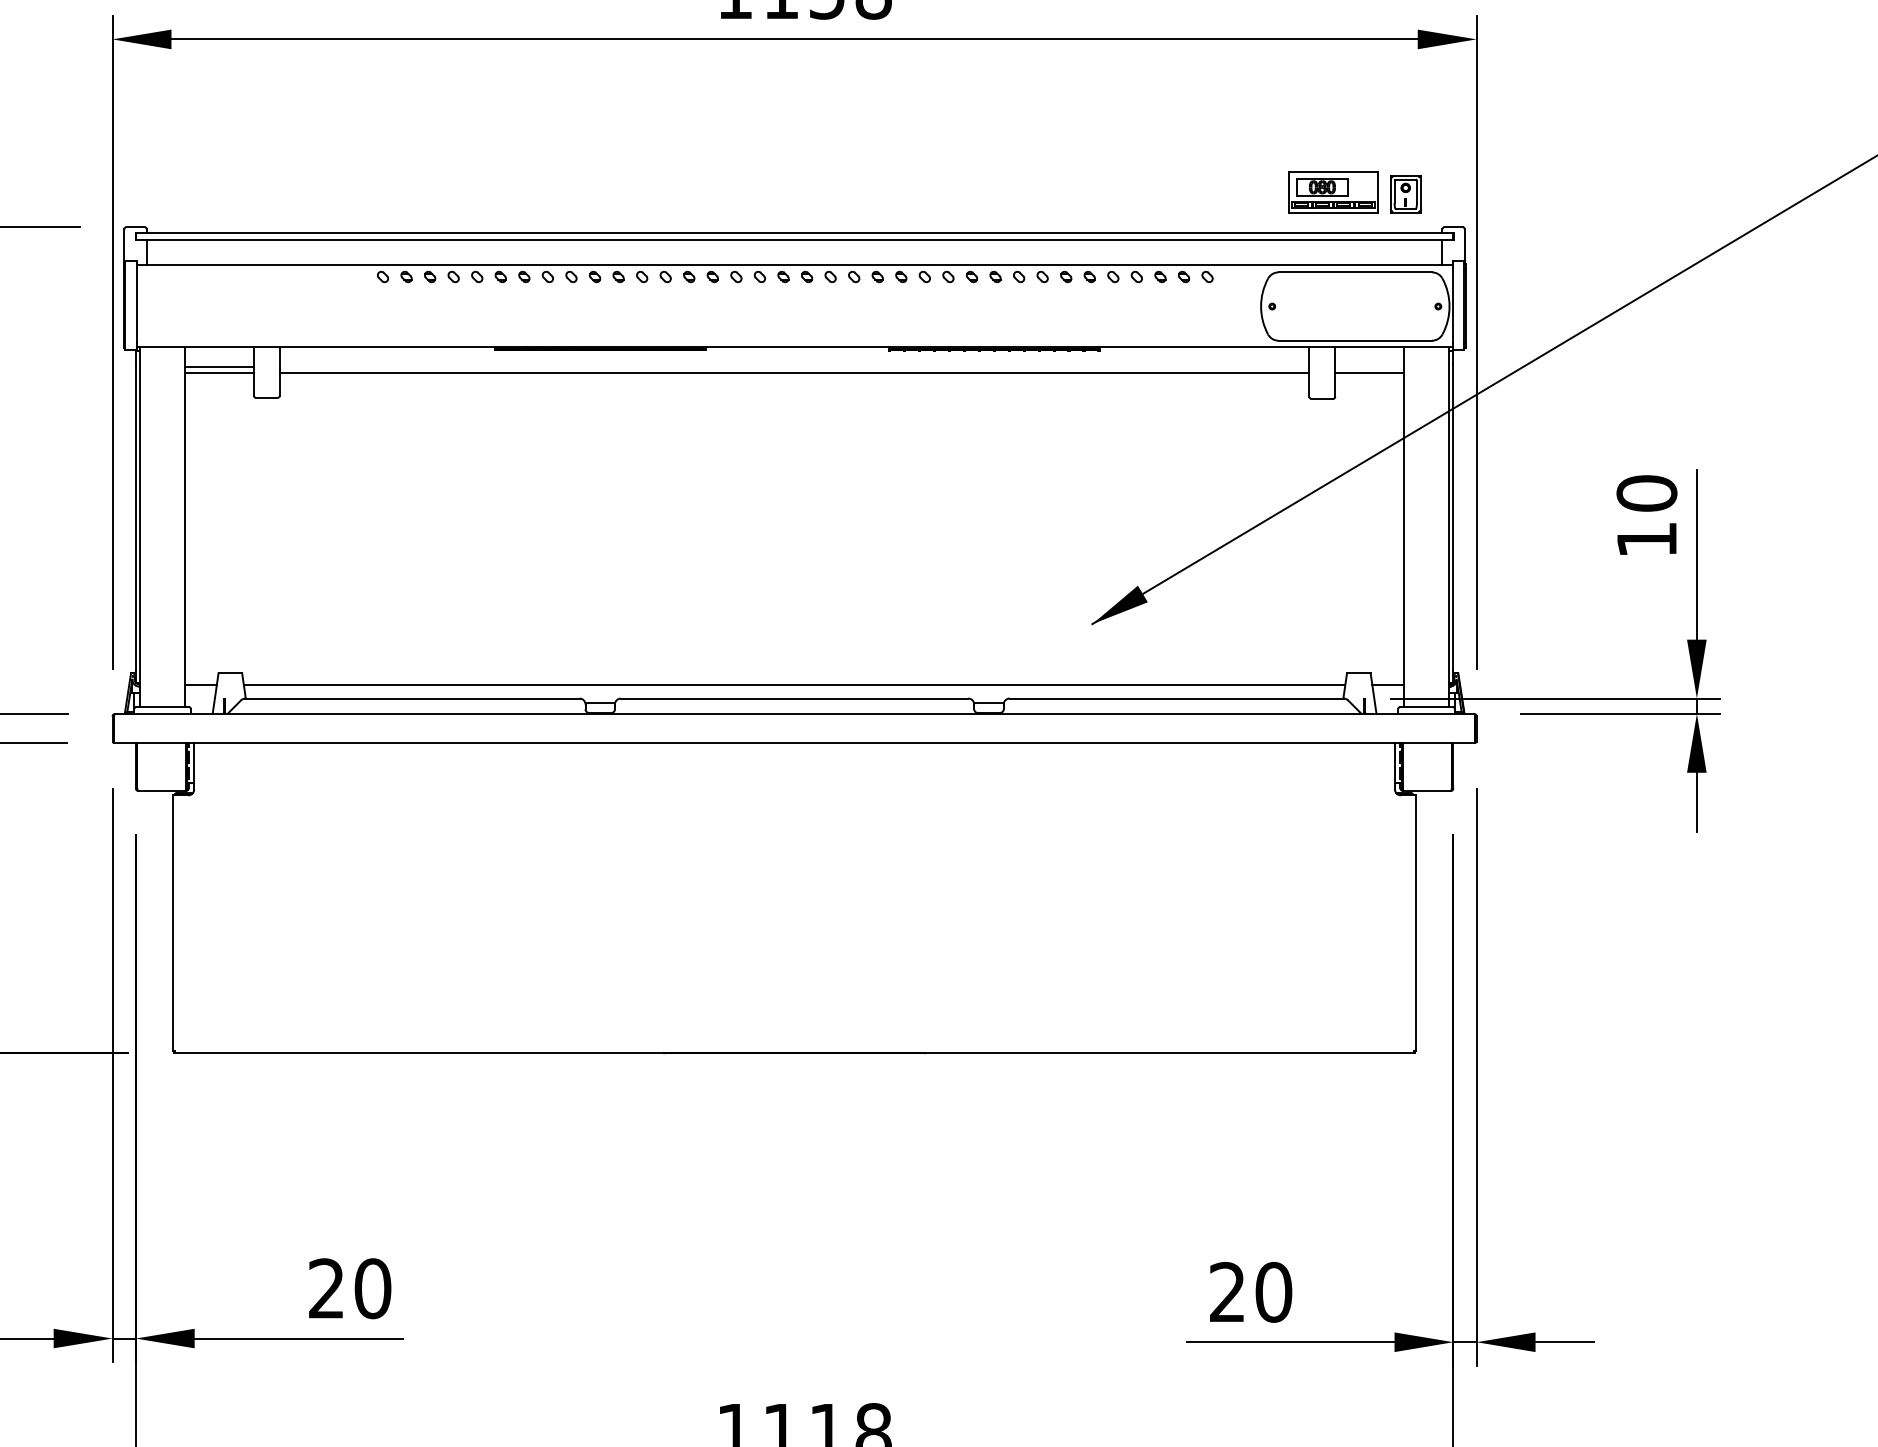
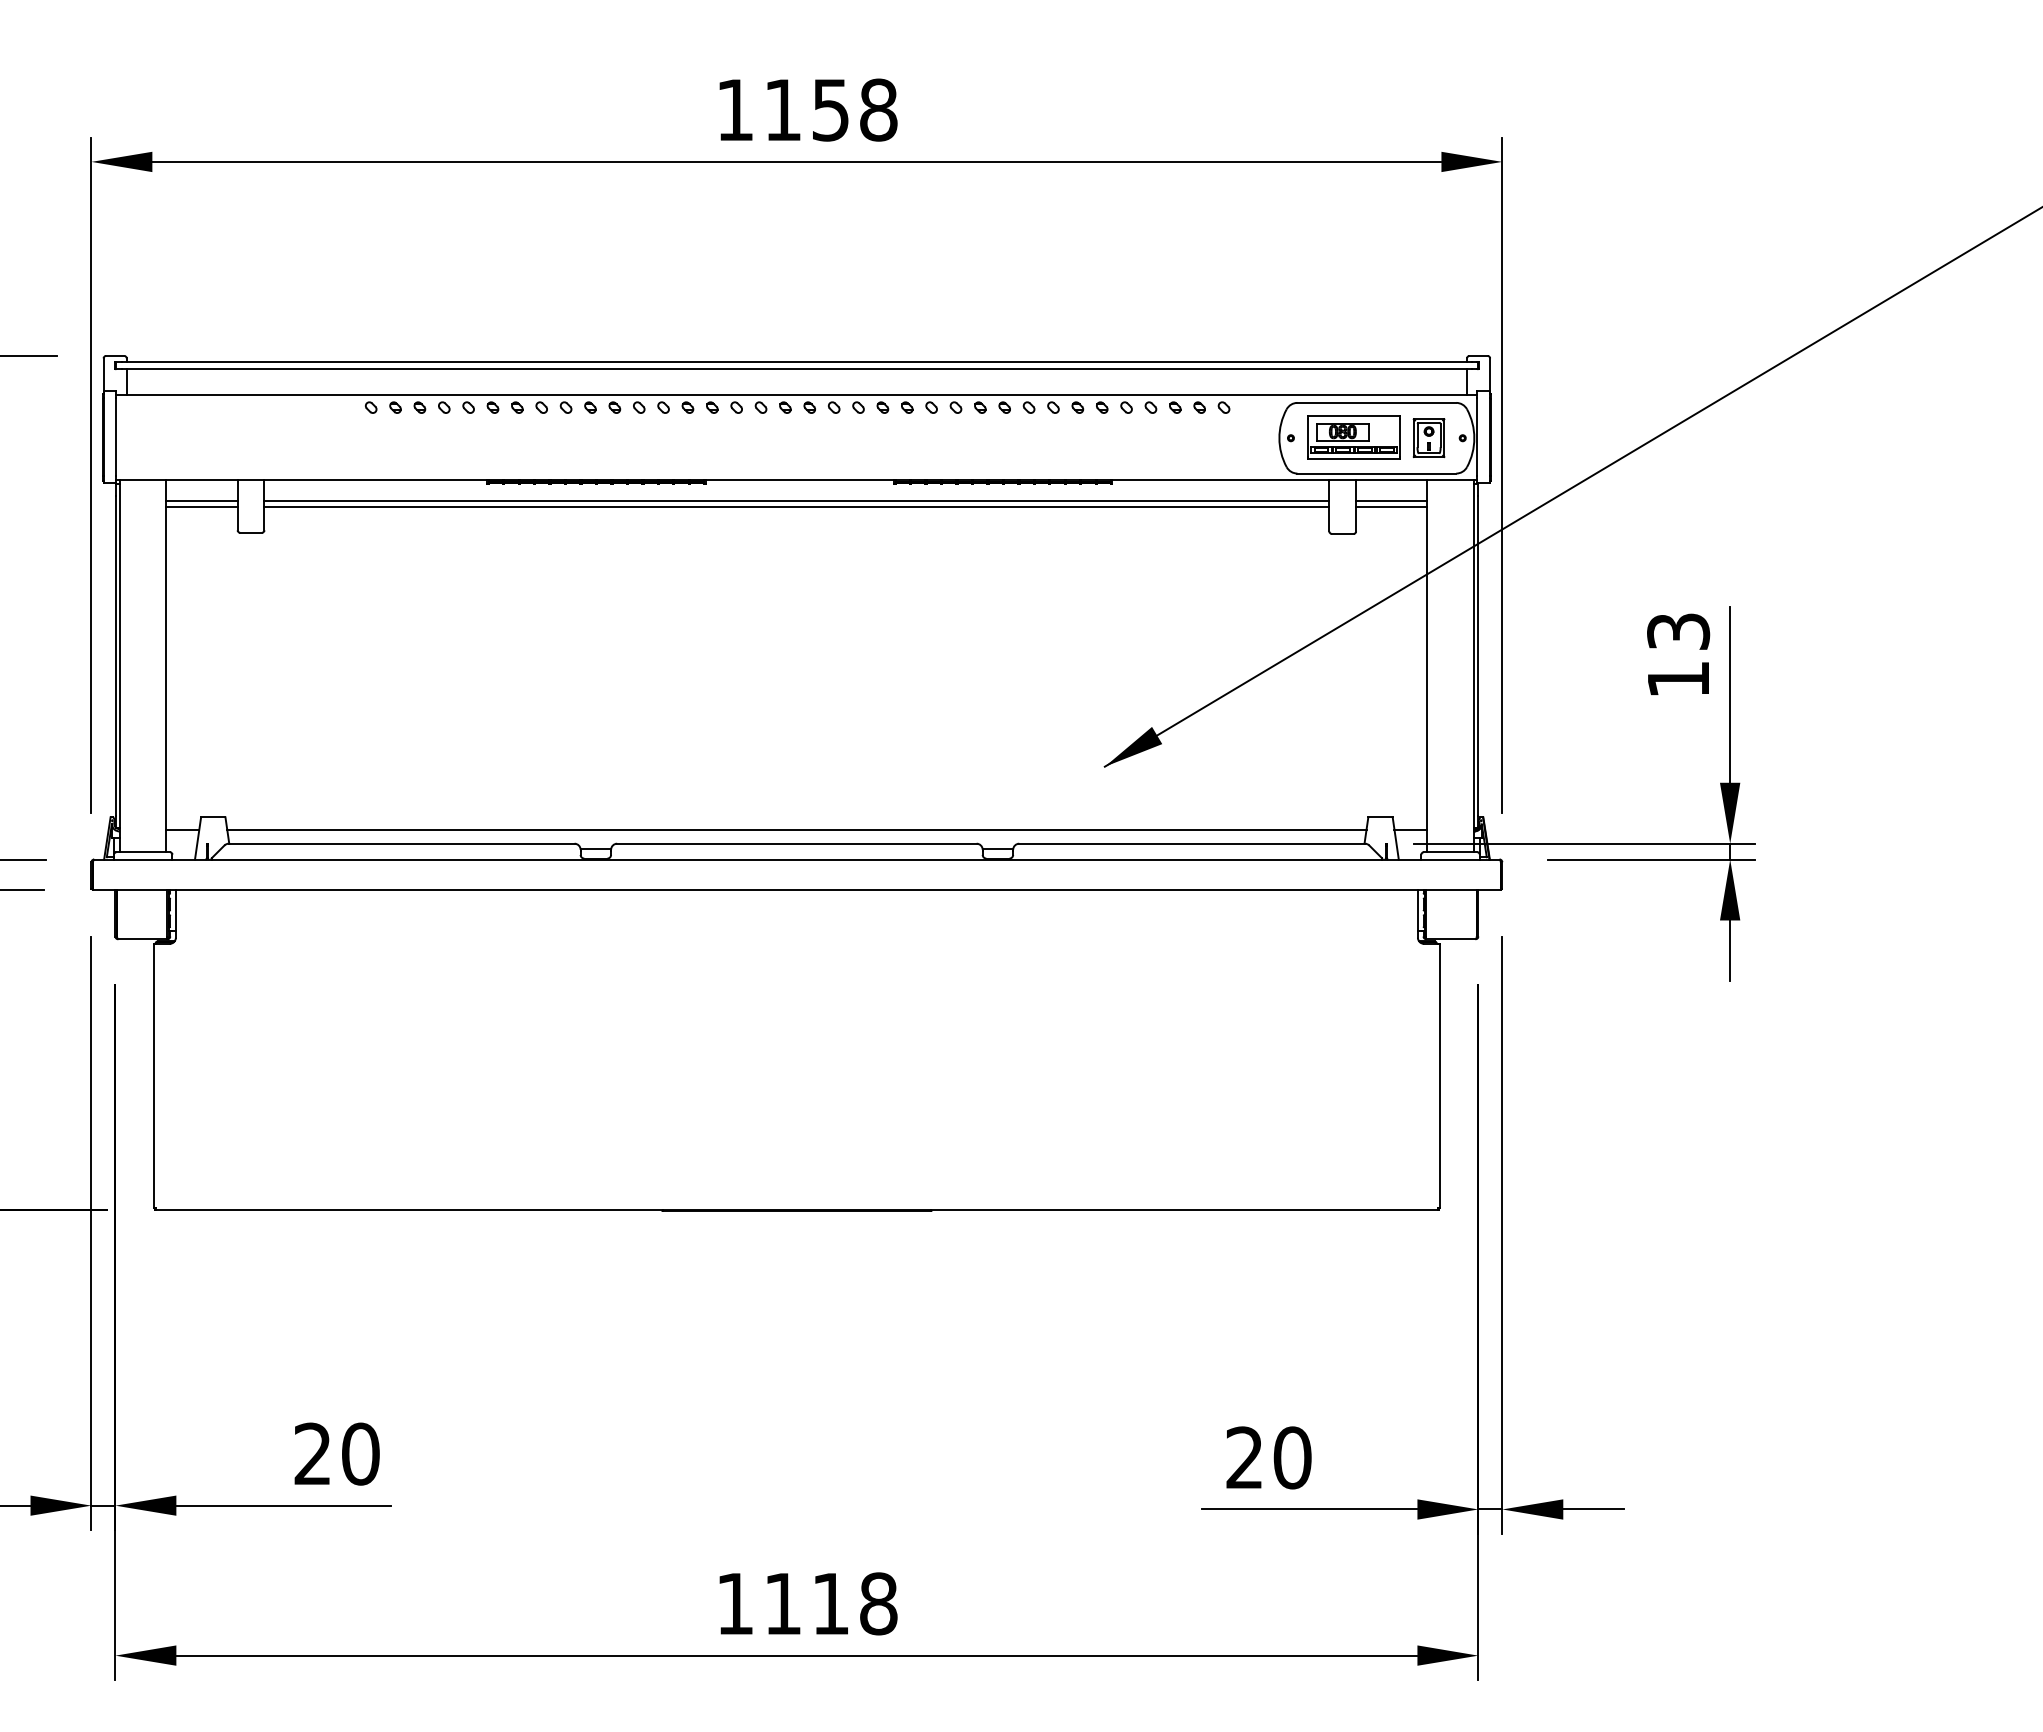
part: (1332, 192) -> (1353, 437), moved
part: (1405, 194) -> (1428, 438), moved
line: (794, 366) -> (796, 500), added
line: (1369, 366) -> (1391, 500), added
text: (1646, 493) -> (1678, 631), 10 -> 13

